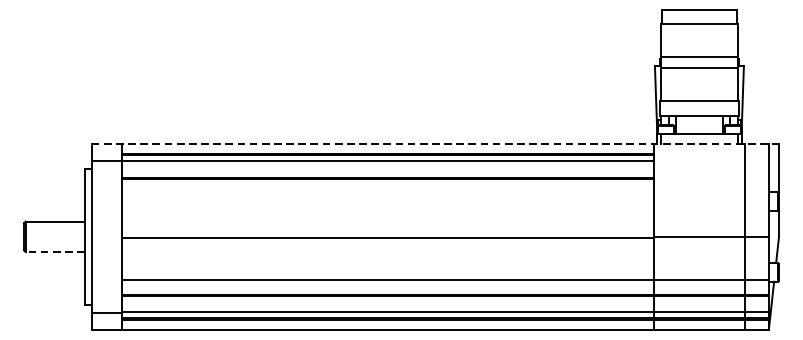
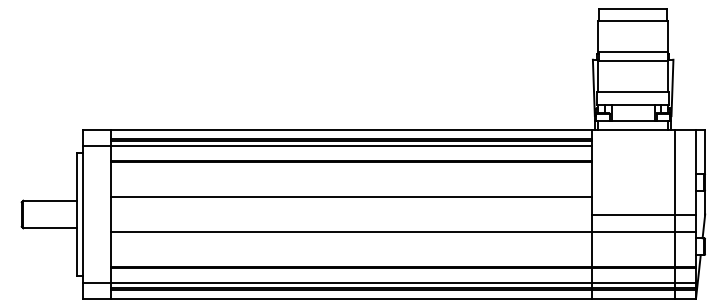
line: (435, 144) -> (394, 130), dashed -> solid
line: (387, 237) -> (350, 196), moved
line: (55, 252) -> (50, 228), dashed -> solid
line: (444, 279) -> (402, 232), moved

